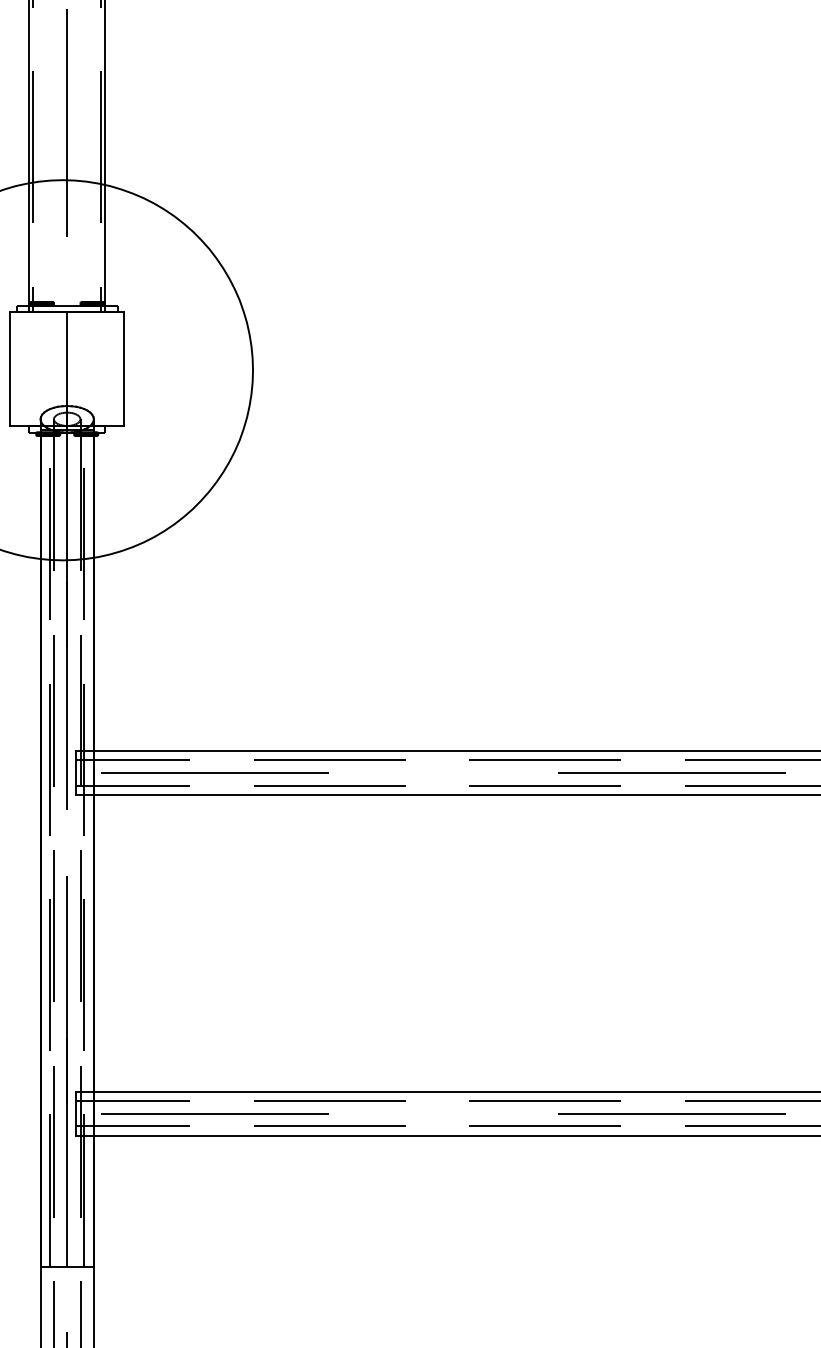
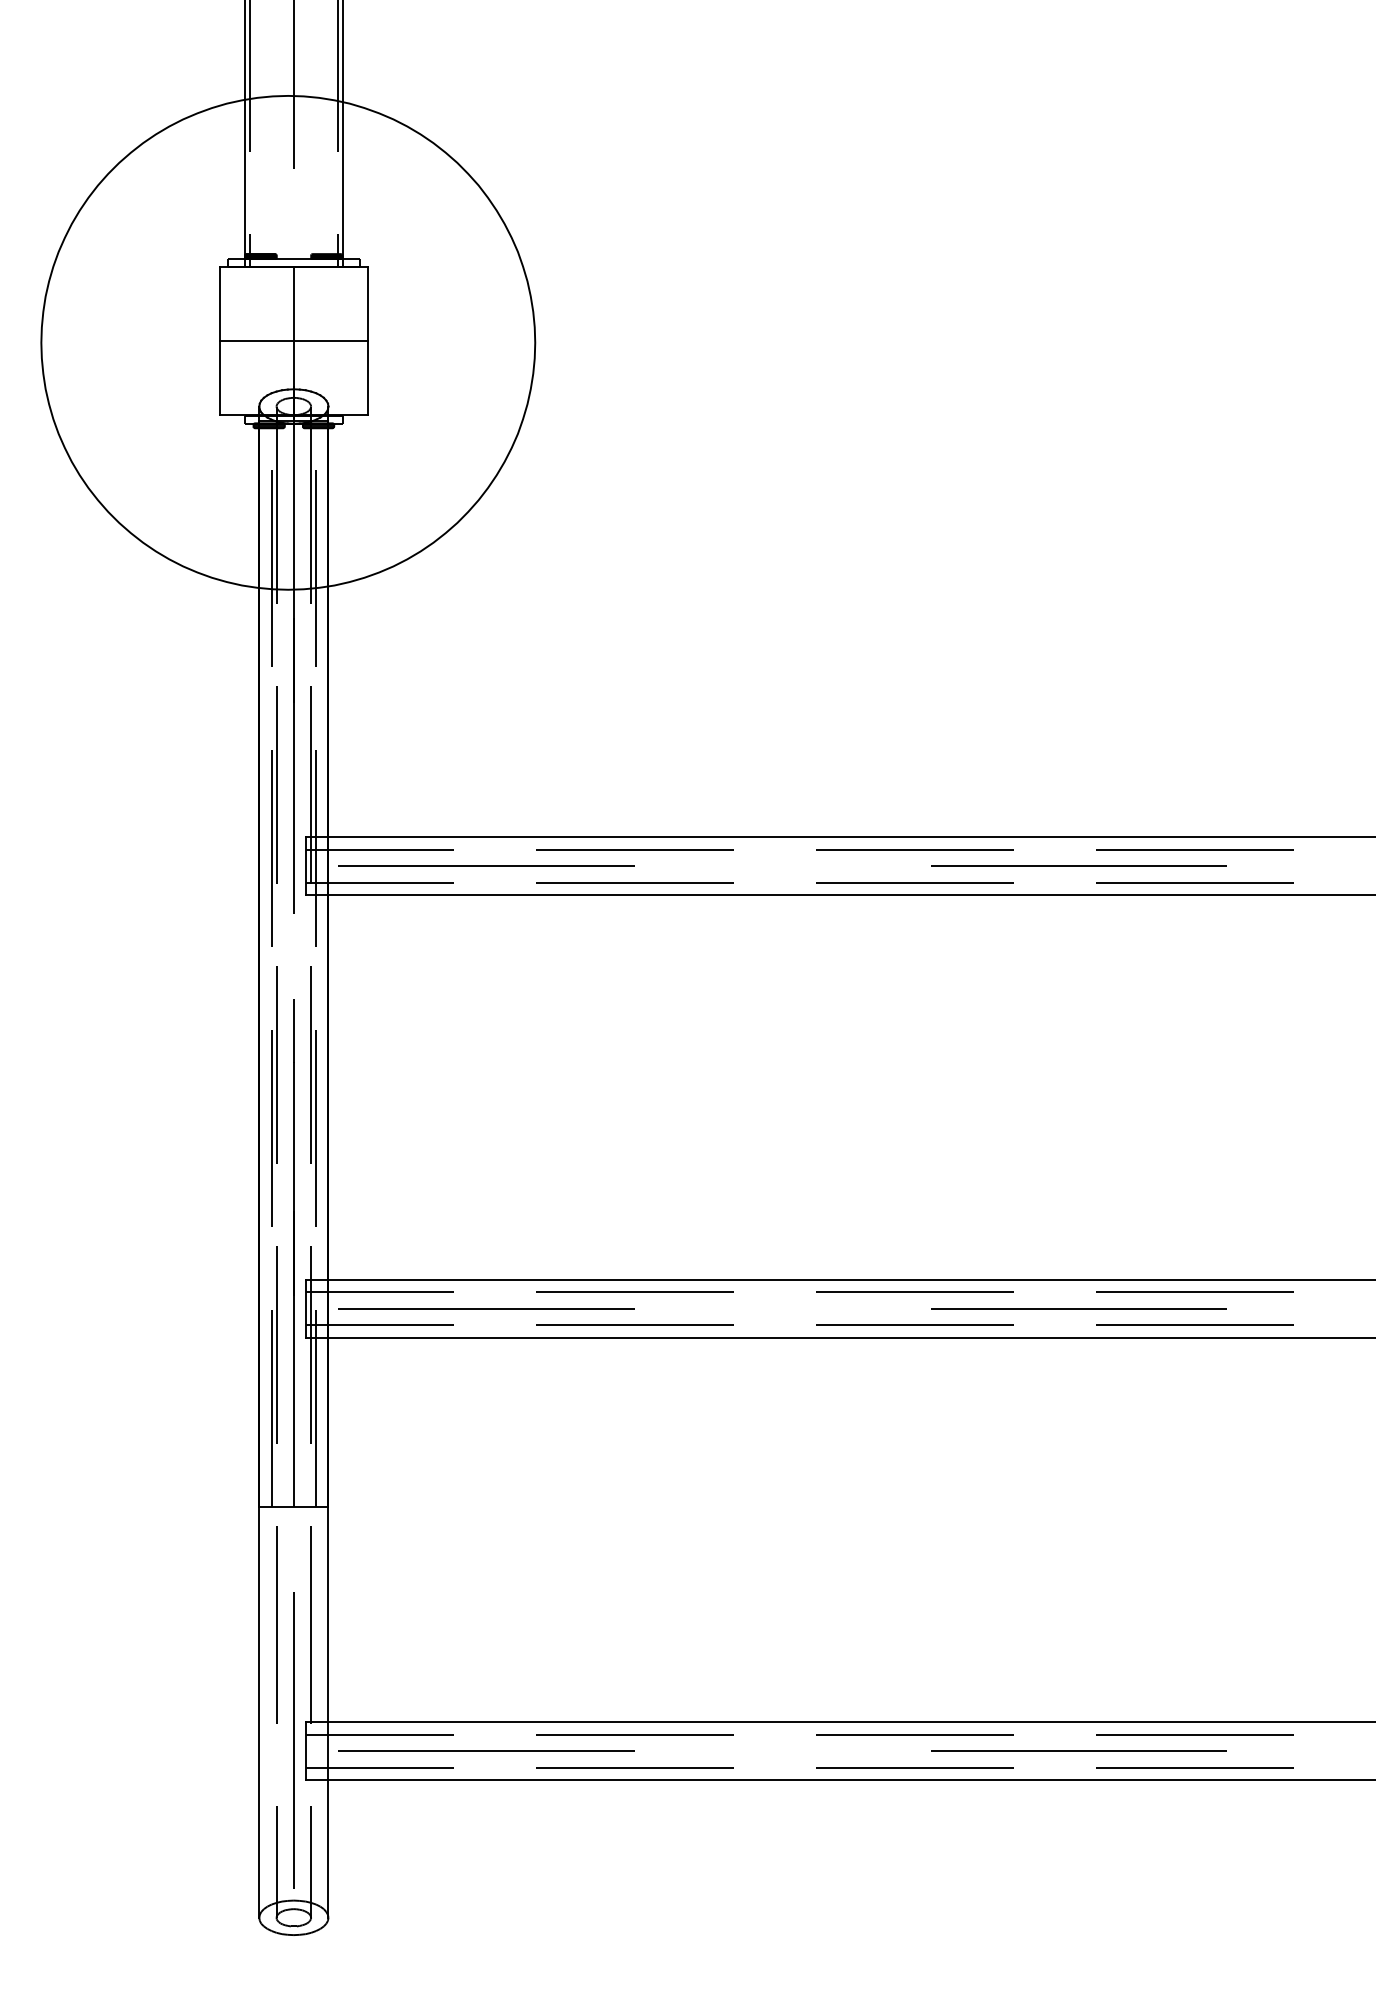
line: (66, 369) -> (293, 341), added

